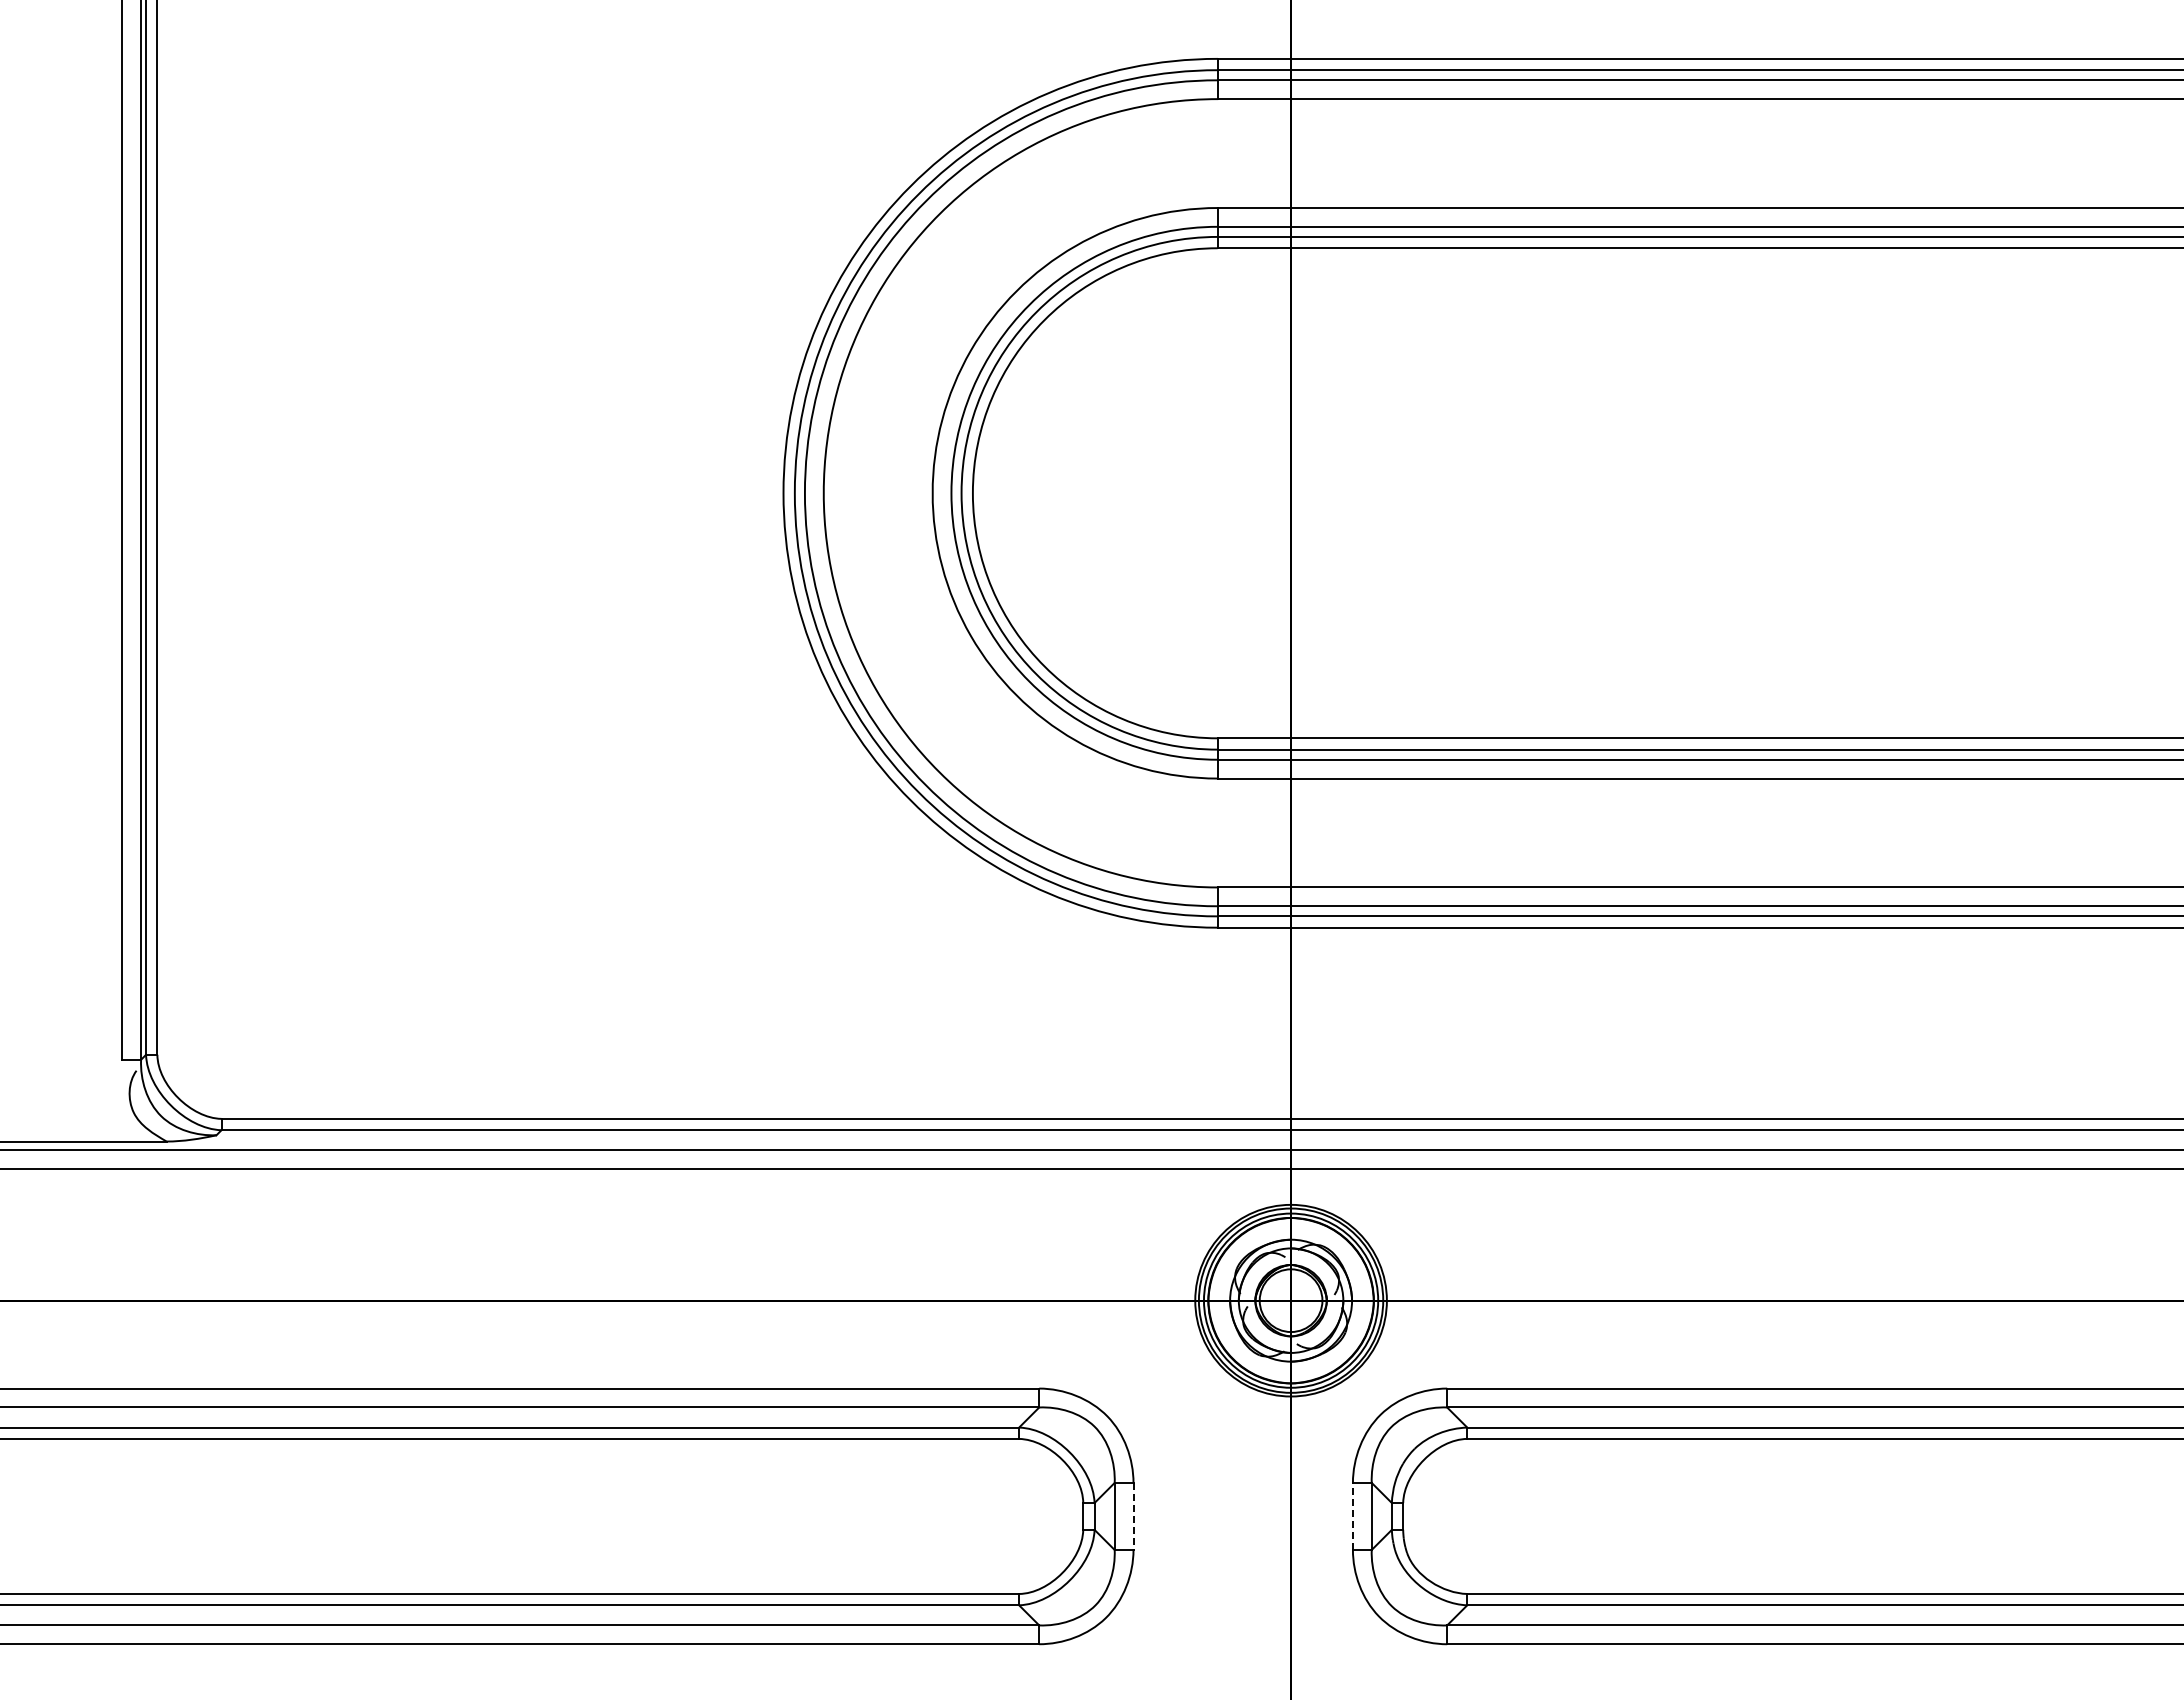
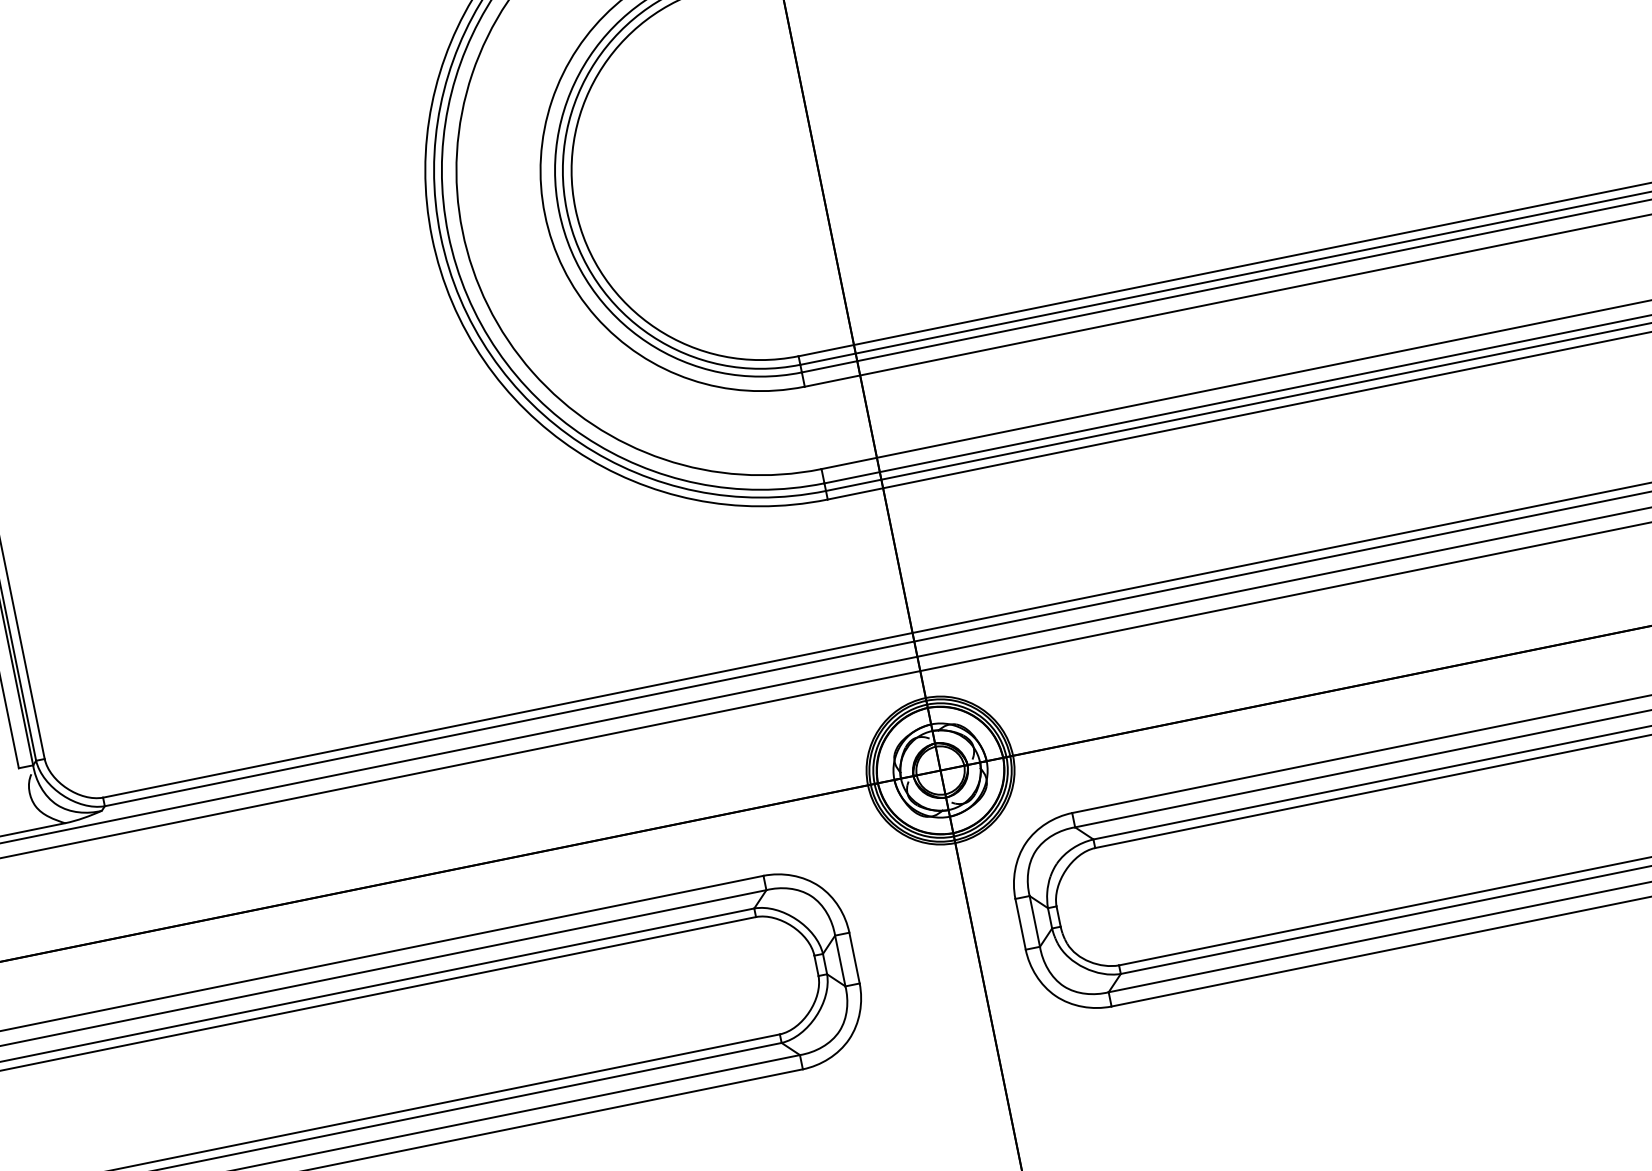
line: (1133, 1516) -> (854, 958), dashed -> solid
line: (1352, 1516) -> (1020, 924), dashed -> solid

